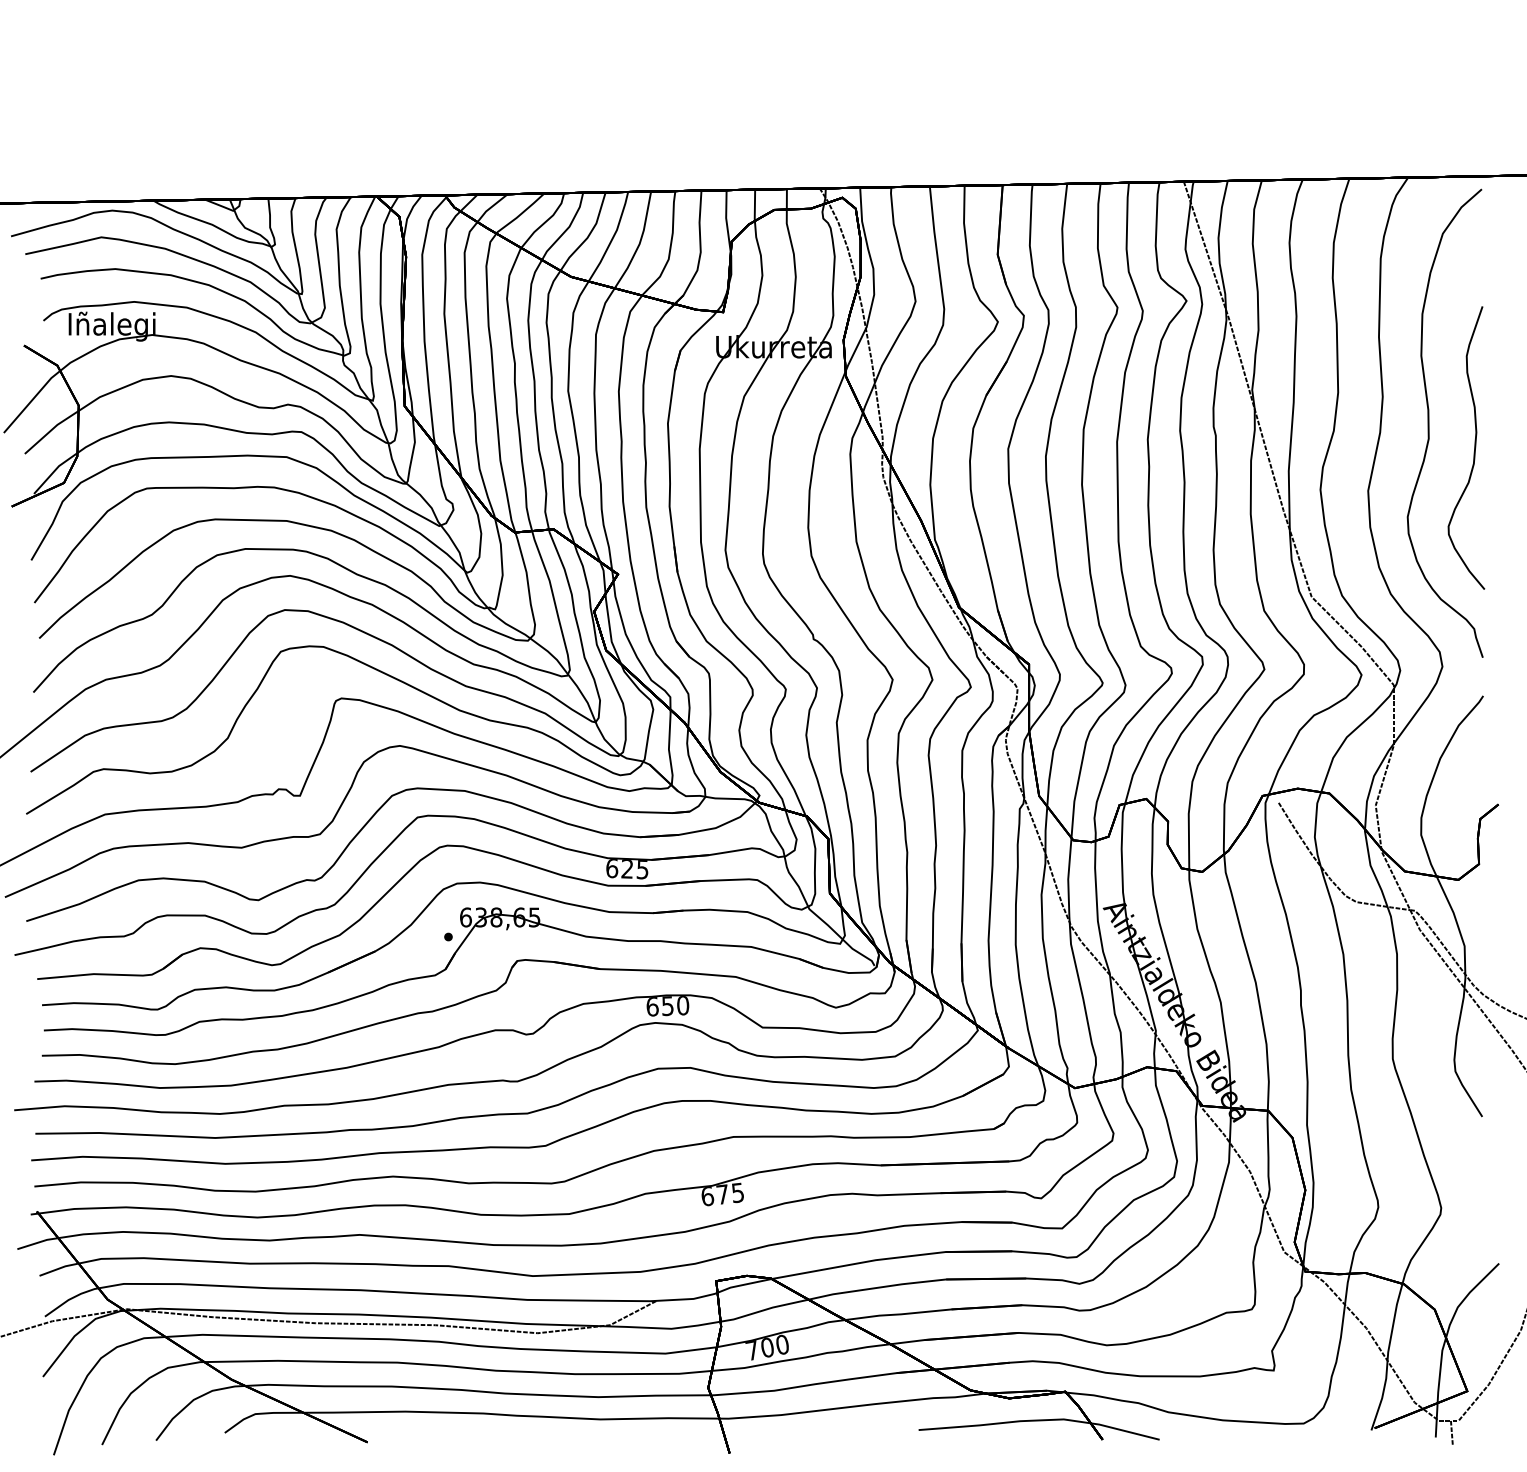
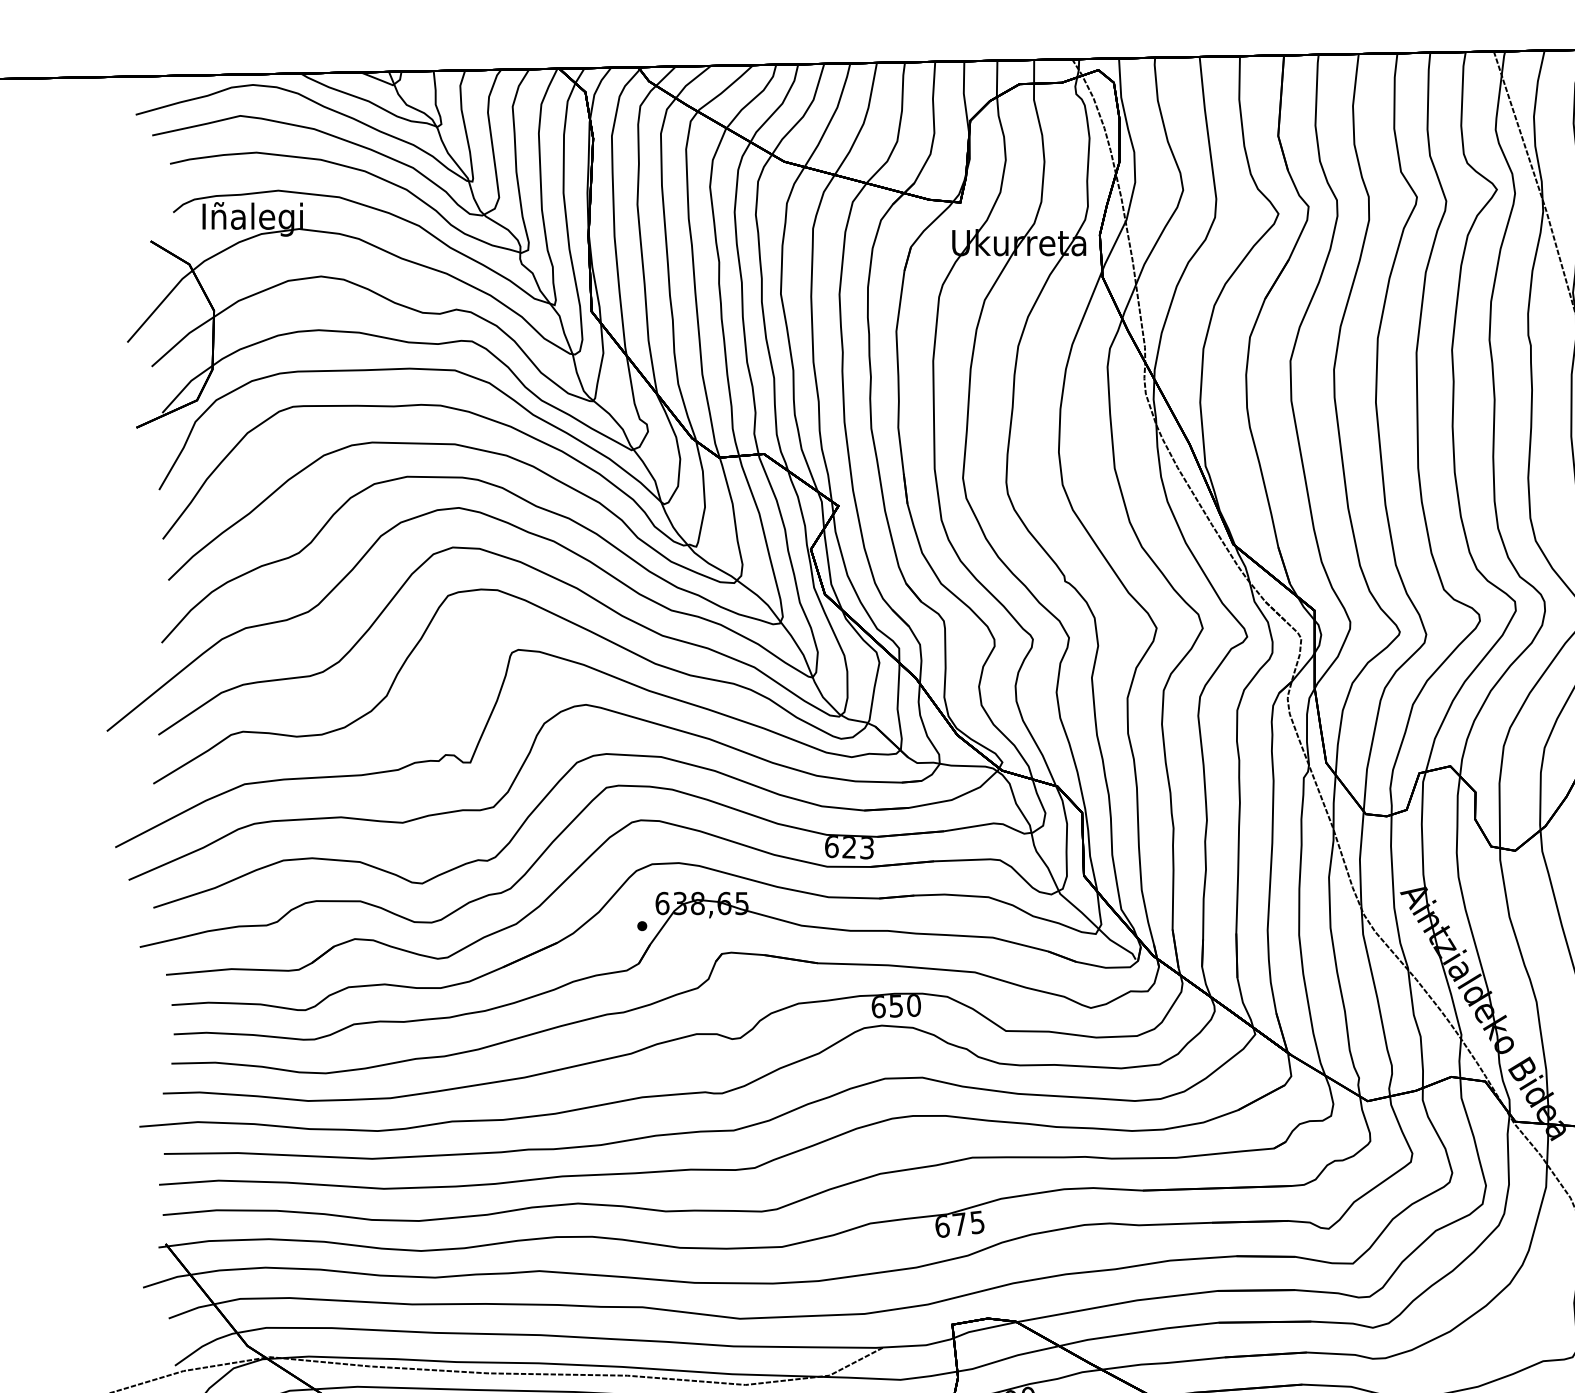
text: (642, 869) -> (866, 847), 625 -> 623

